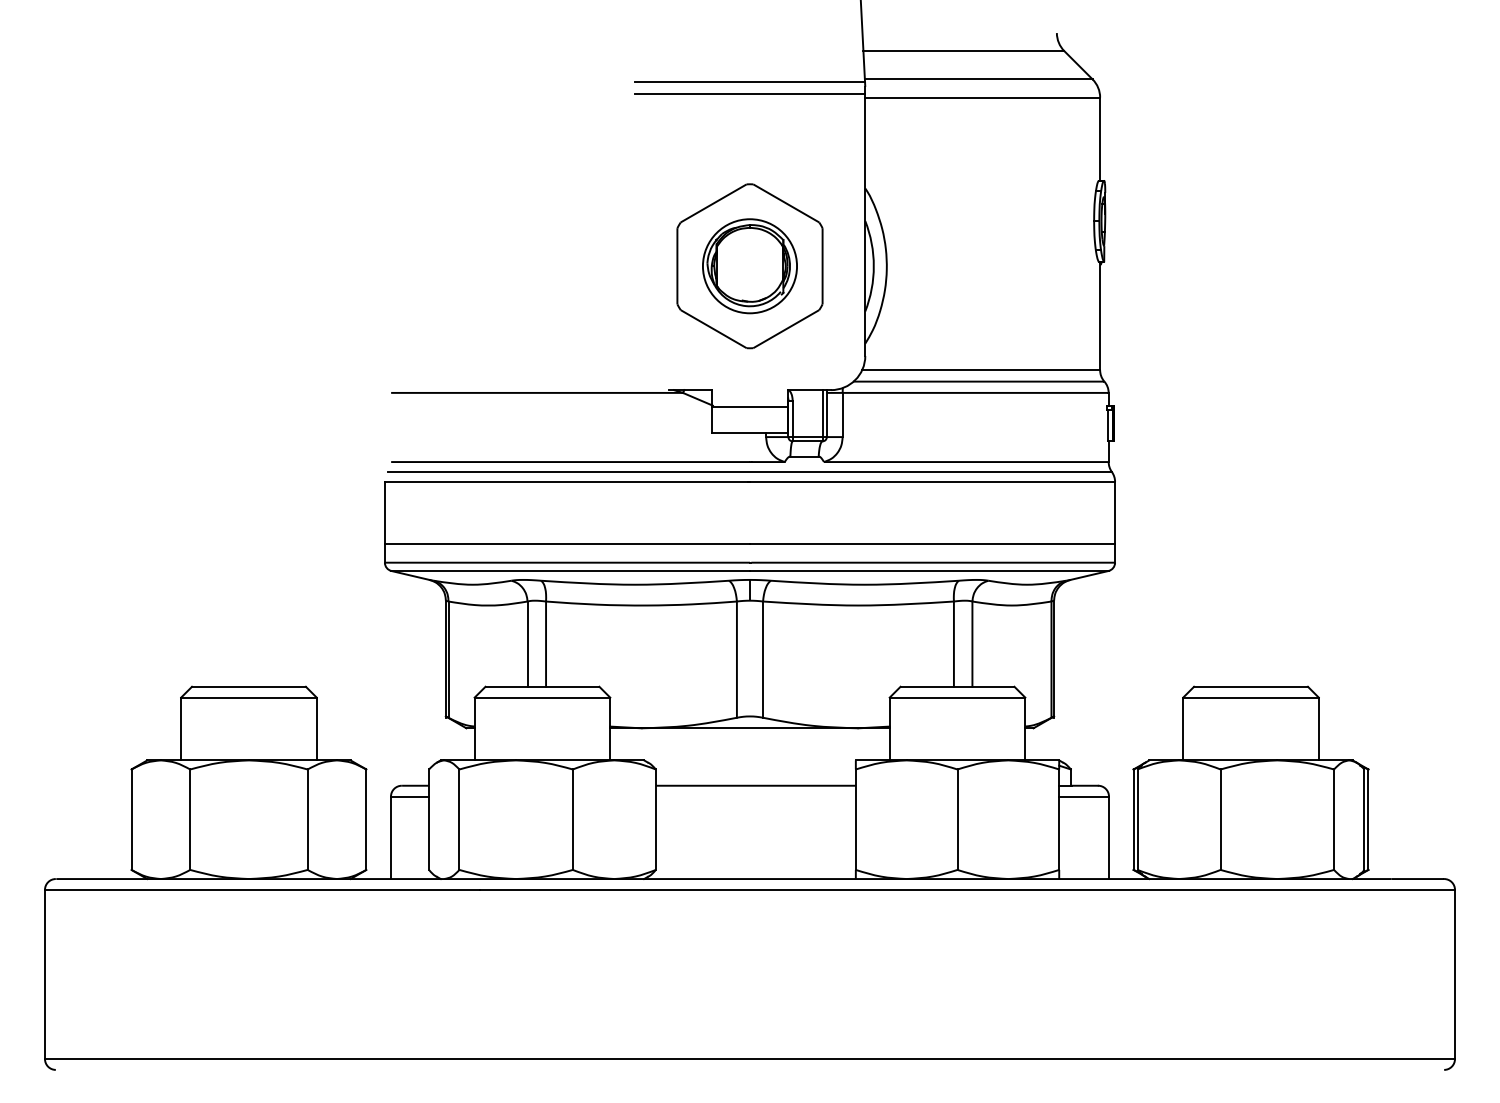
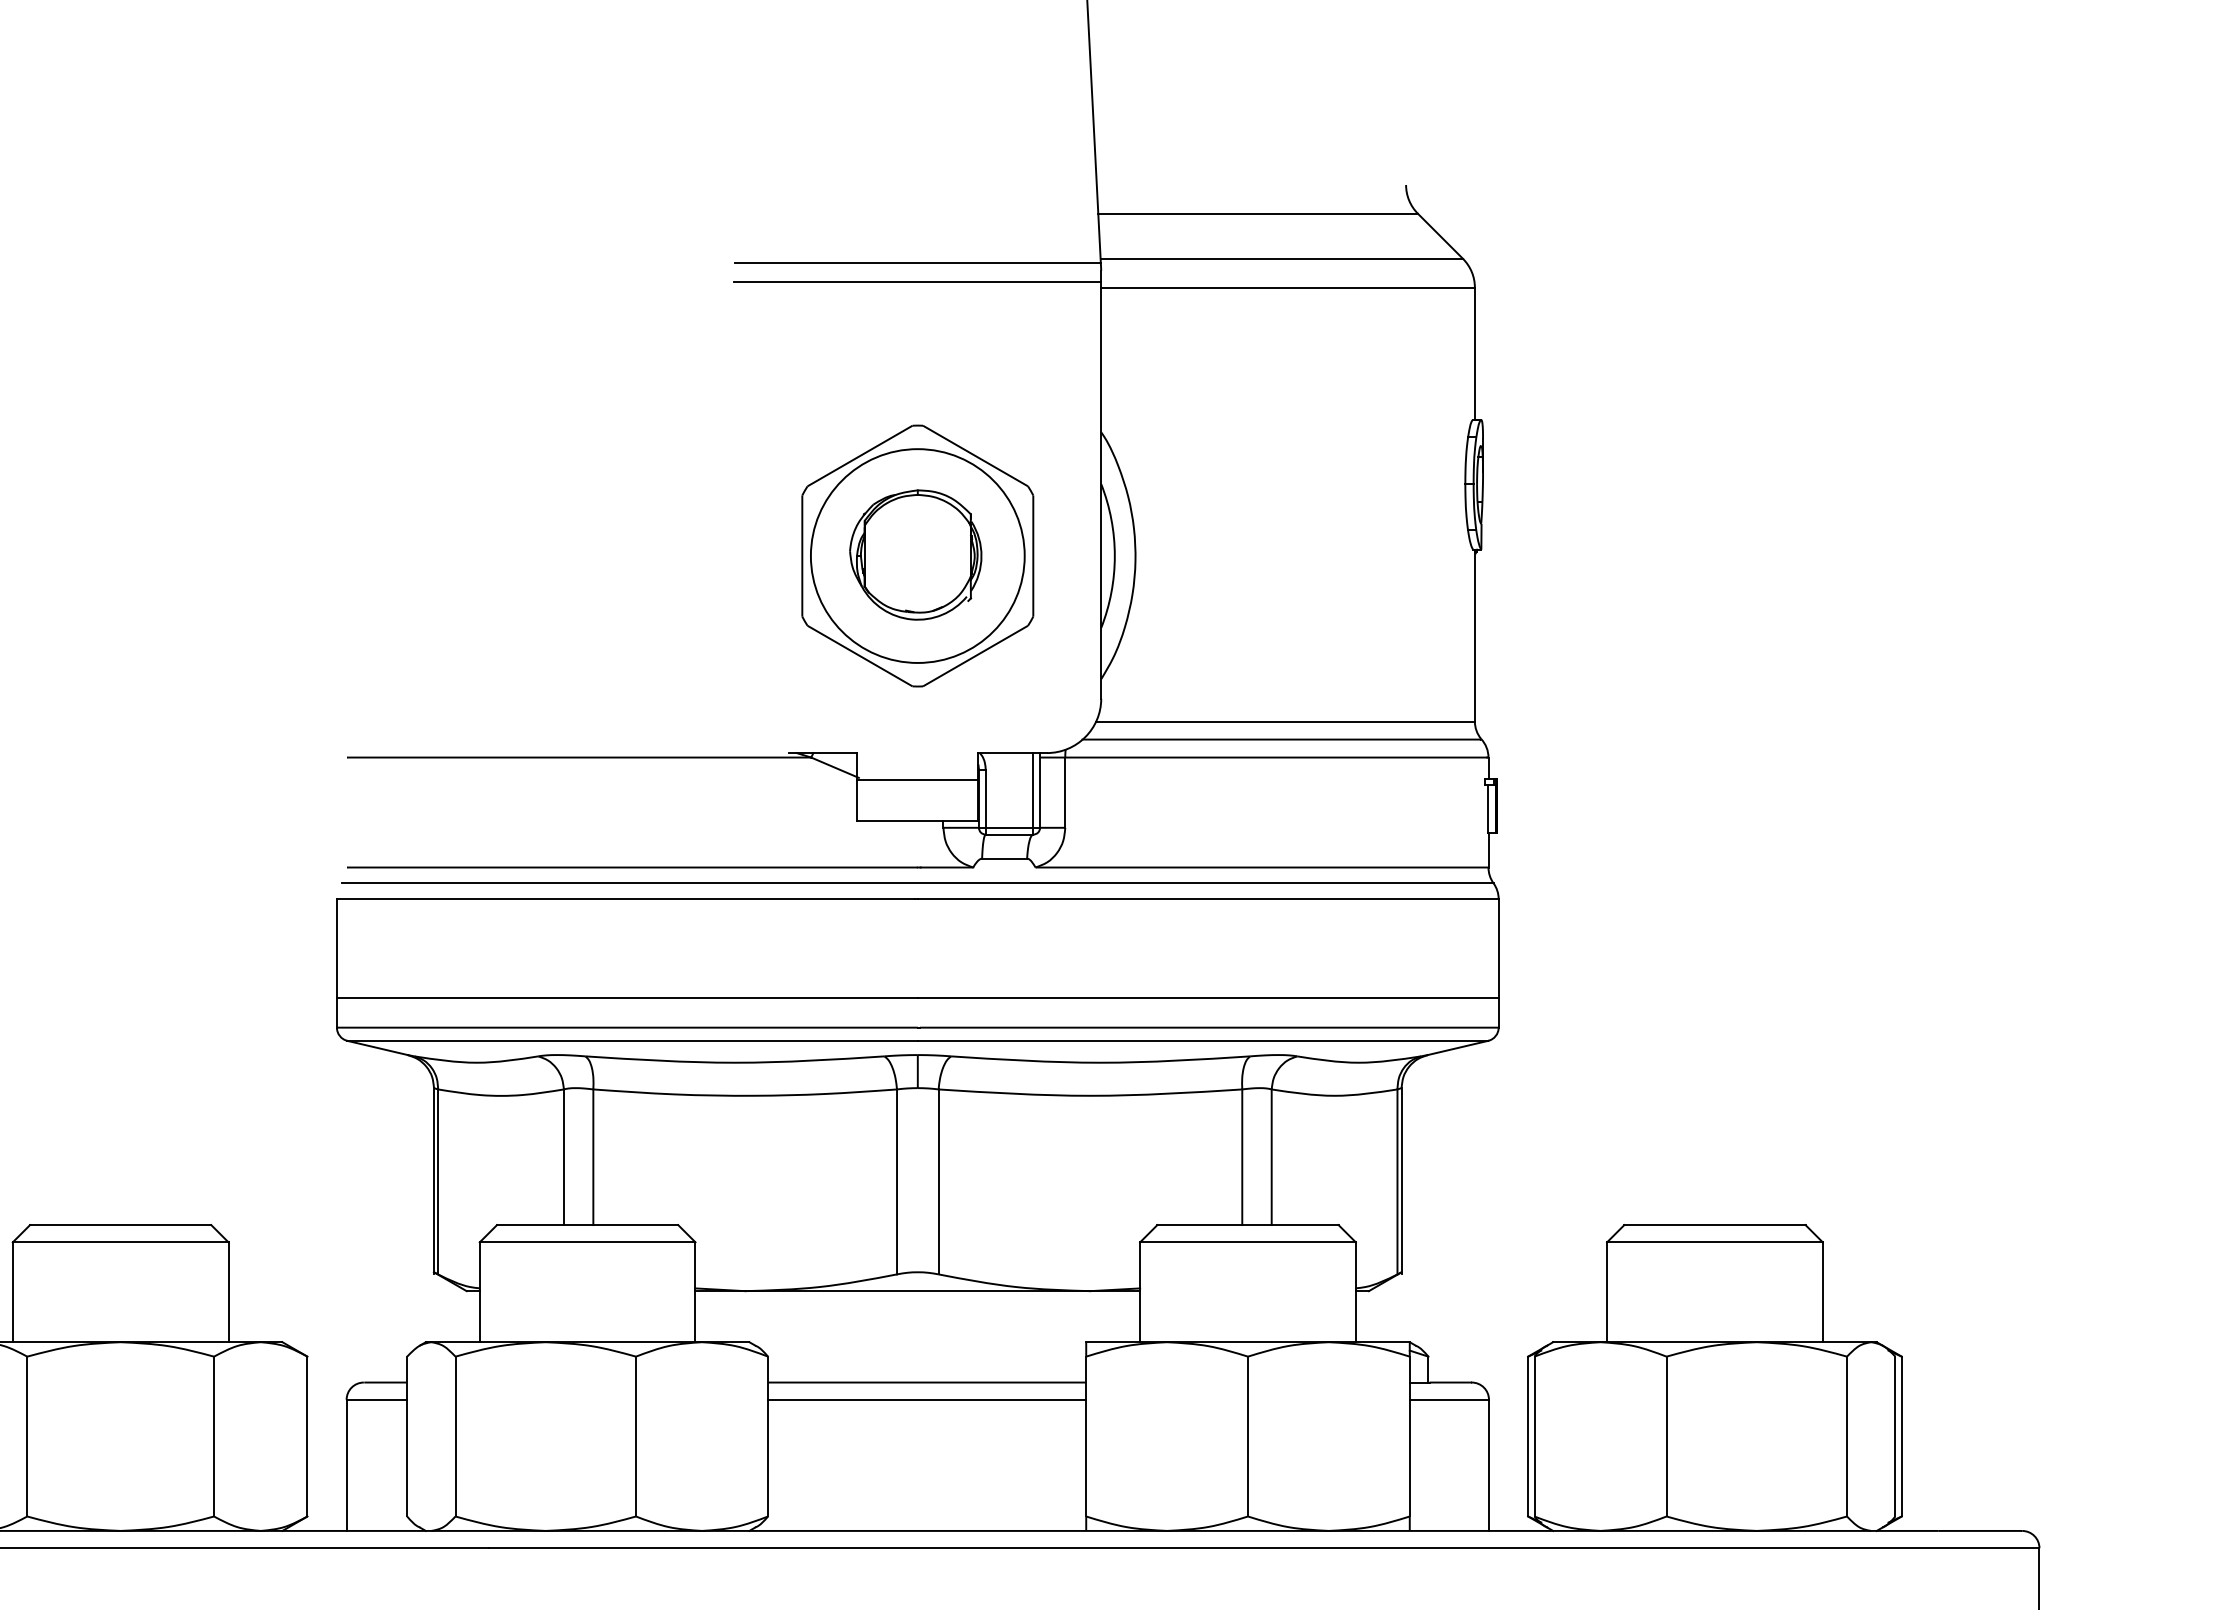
circle: (749, 266) -> (917, 556), size x1.43
line: (755, 796) -> (926, 1399), added

